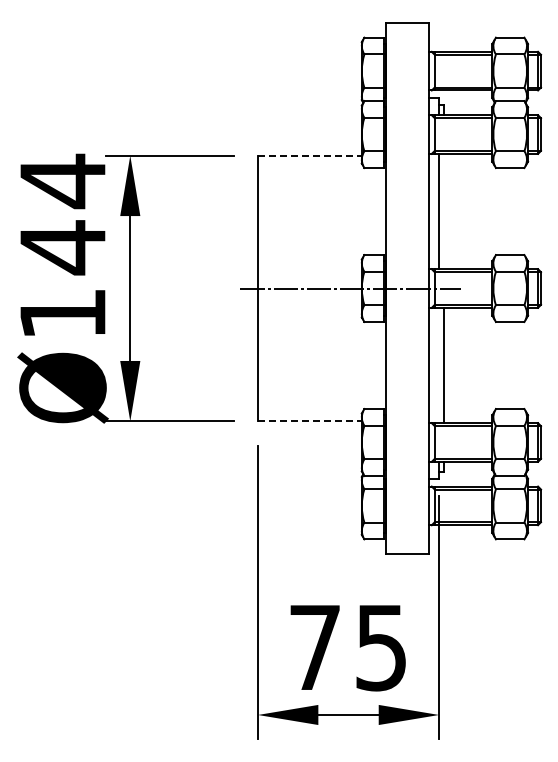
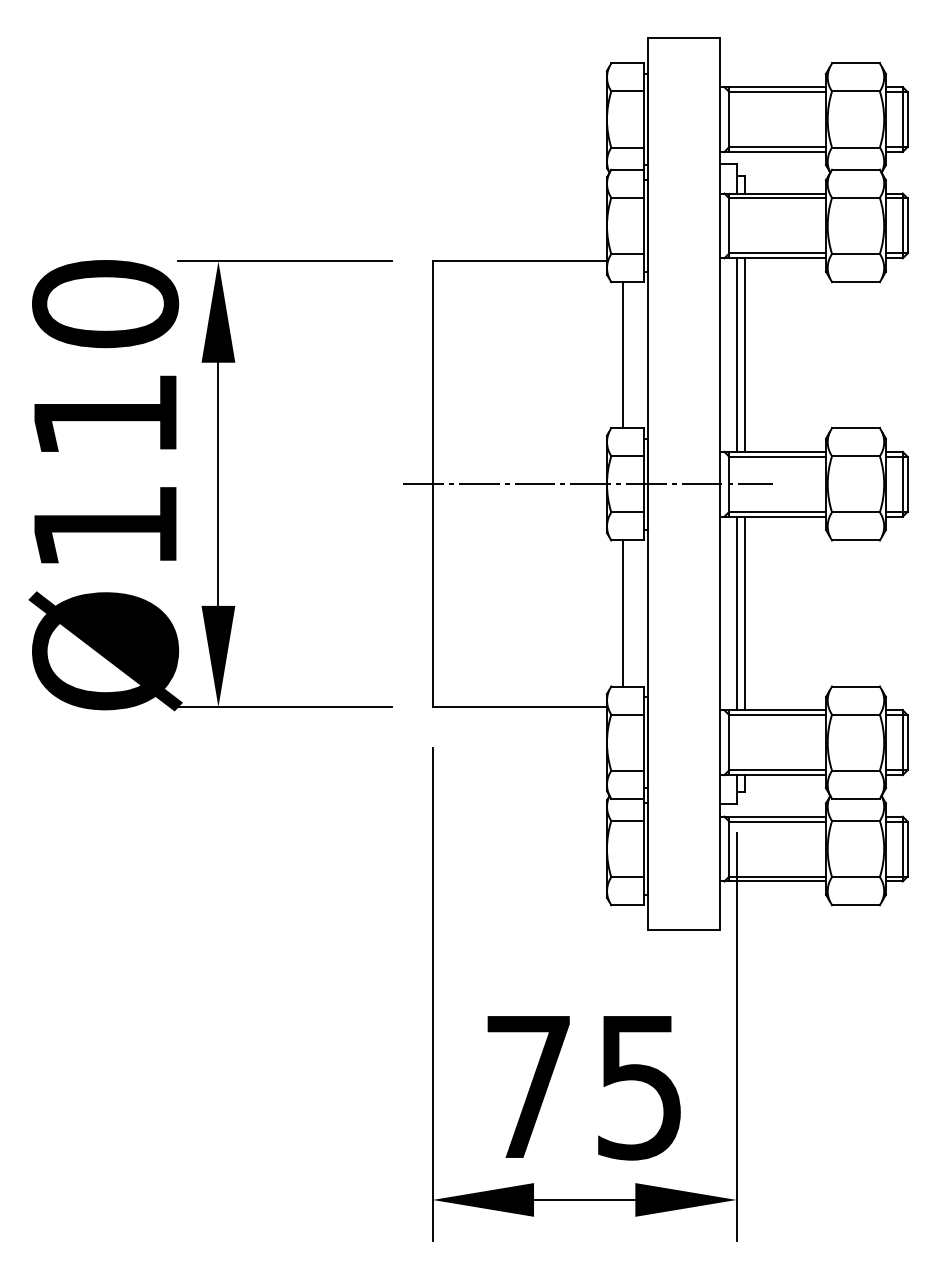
line: (309, 155) -> (519, 261), dashed -> solid
line: (371, 211) -> (623, 355), added
line: (443, 211) -> (744, 355), added
text: (62, 214) -> (104, 360), Ø144 -> Ø110
line: (371, 365) -> (623, 613), added
line: (439, 365) -> (737, 613), added
line: (309, 421) -> (519, 707), dashed -> solid

